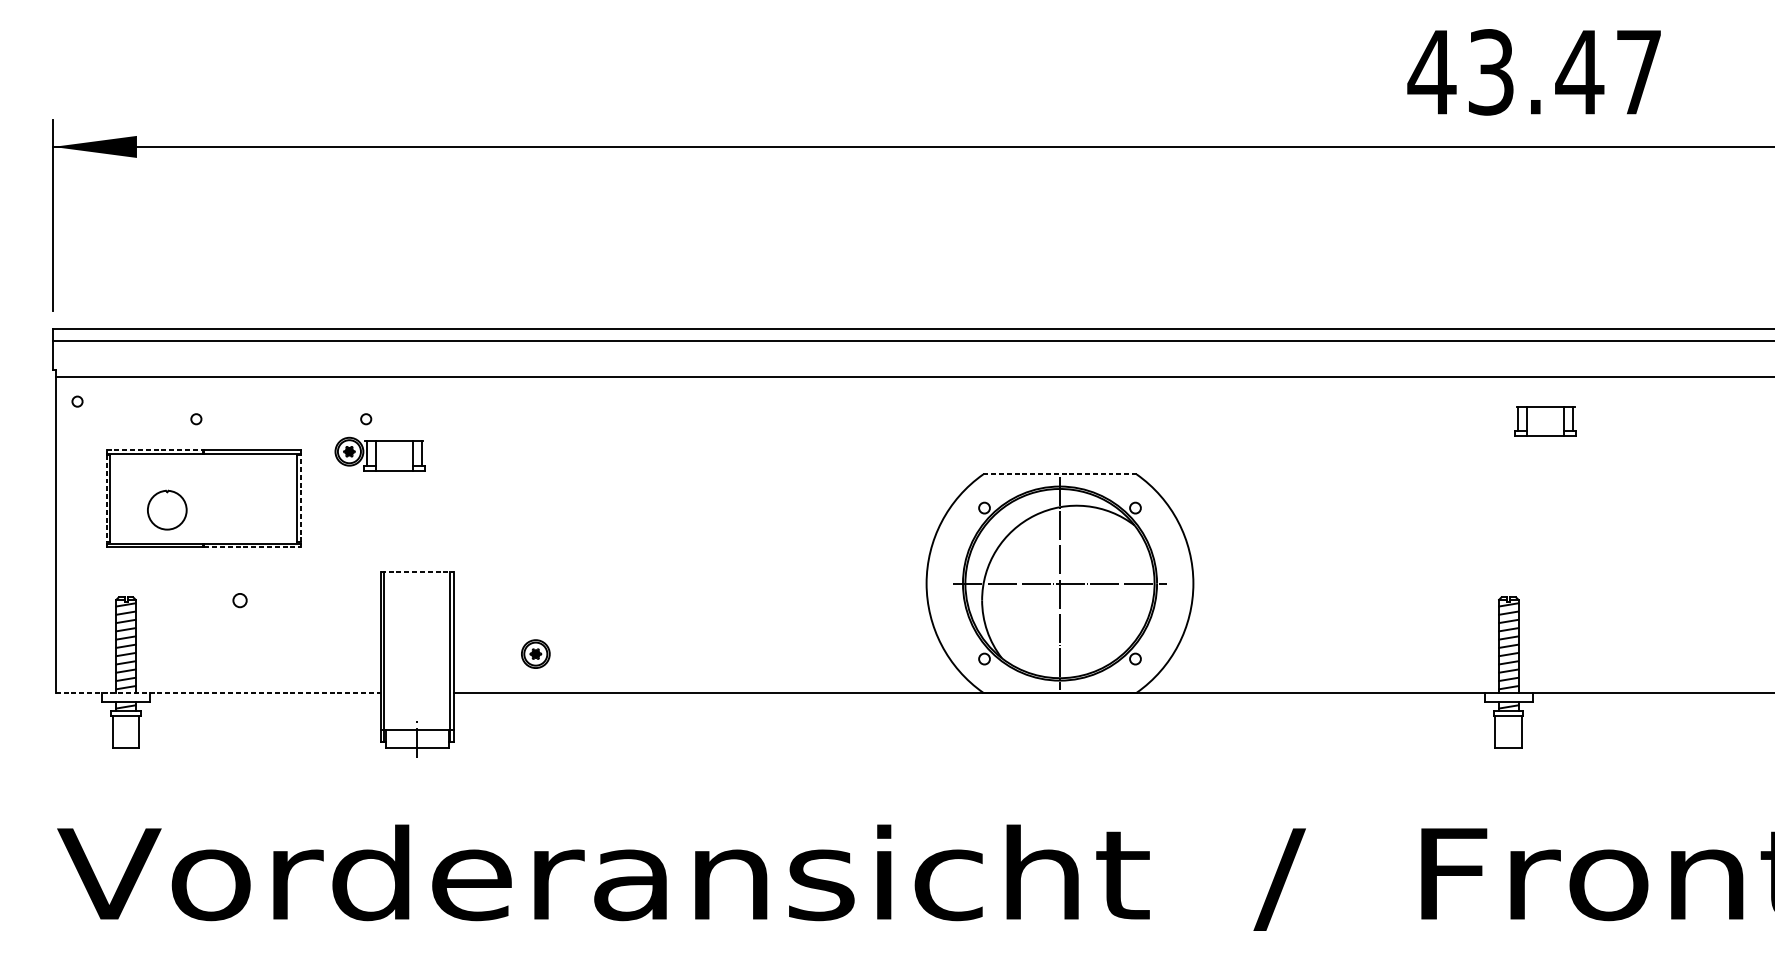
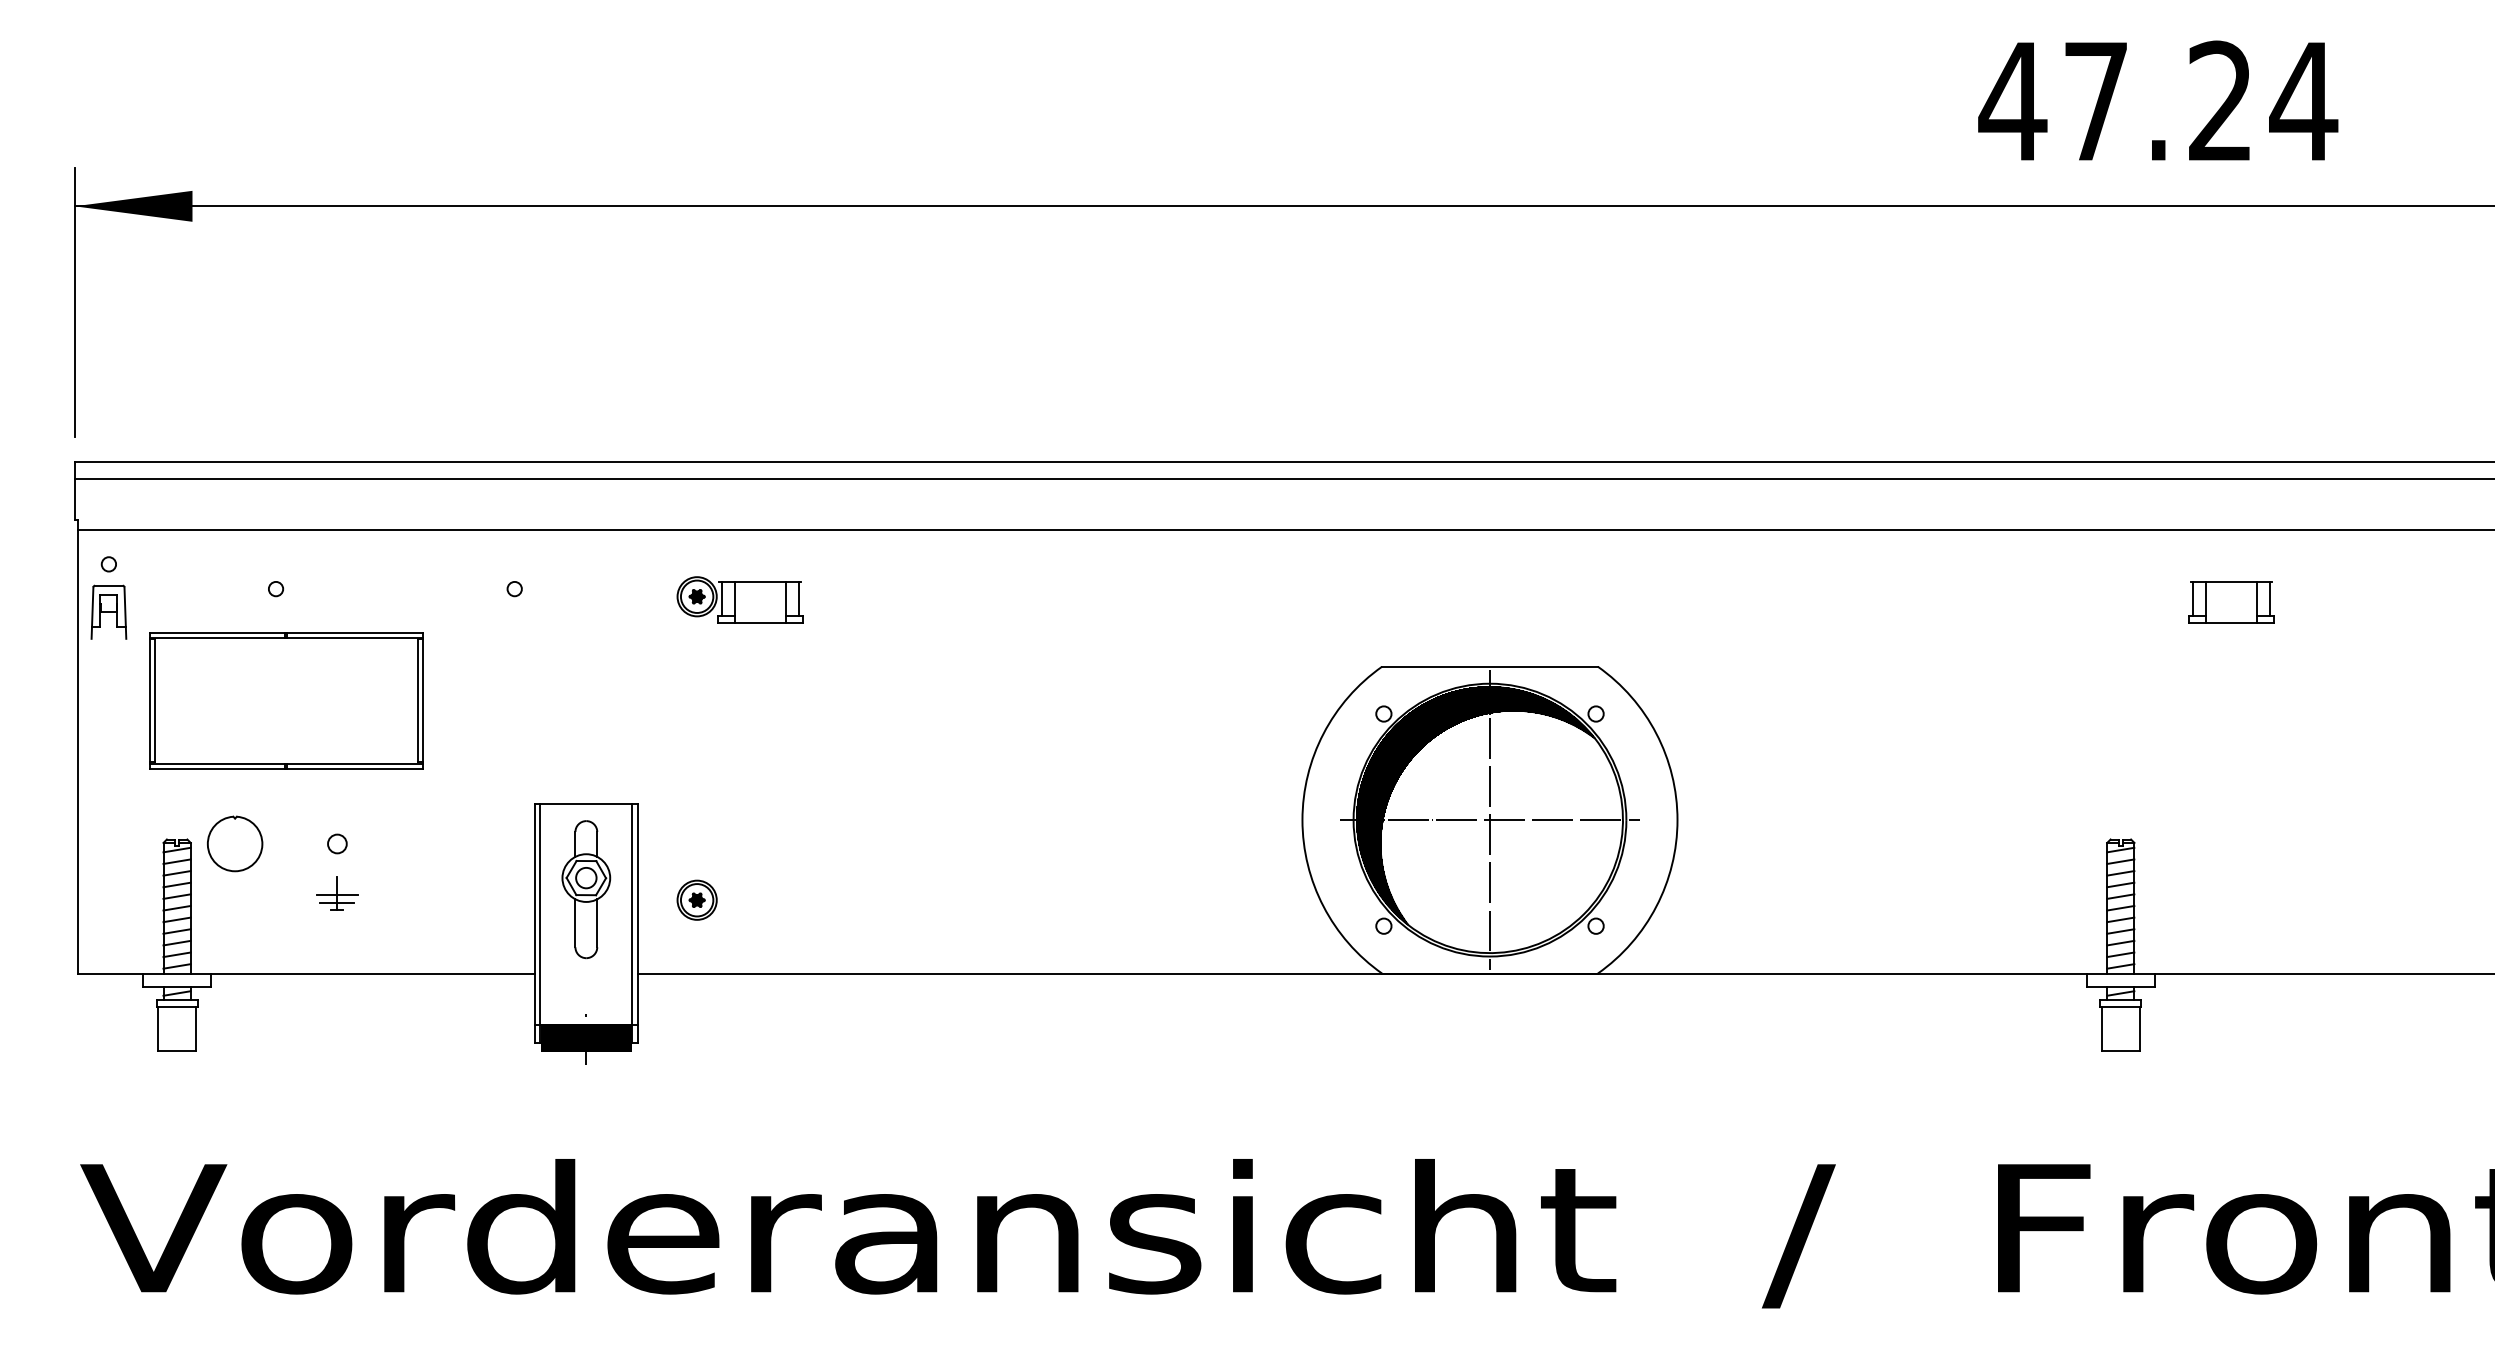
text: (1566, 72) -> (2201, 101), 43.47 -> 47.24
part: (1545, 420) -> (2231, 602), moved
part: (77, 435) -> (108, 611), added
line: (154, 450) -> (217, 632), dashed -> solid
part: (379, 453) -> (739, 599), moved
line: (1059, 474) -> (1489, 666), dashed -> solid
line: (300, 498) -> (422, 700), dashed -> solid
line: (106, 499) -> (149, 701), dashed -> solid
part: (167, 509) -> (235, 843), moved
line: (252, 546) -> (354, 768), dashed -> solid
line: (417, 572) -> (586, 804), dashed -> solid
hatch: (1050, 573) -> (1476, 806), added
part: (417, 632) -> (586, 889), added
part: (240, 635) -> (337, 893), added
part: (535, 653) -> (696, 899), moved
line: (218, 692) -> (307, 973), dashed -> solid
hatch: (417, 738) -> (586, 1037), added

